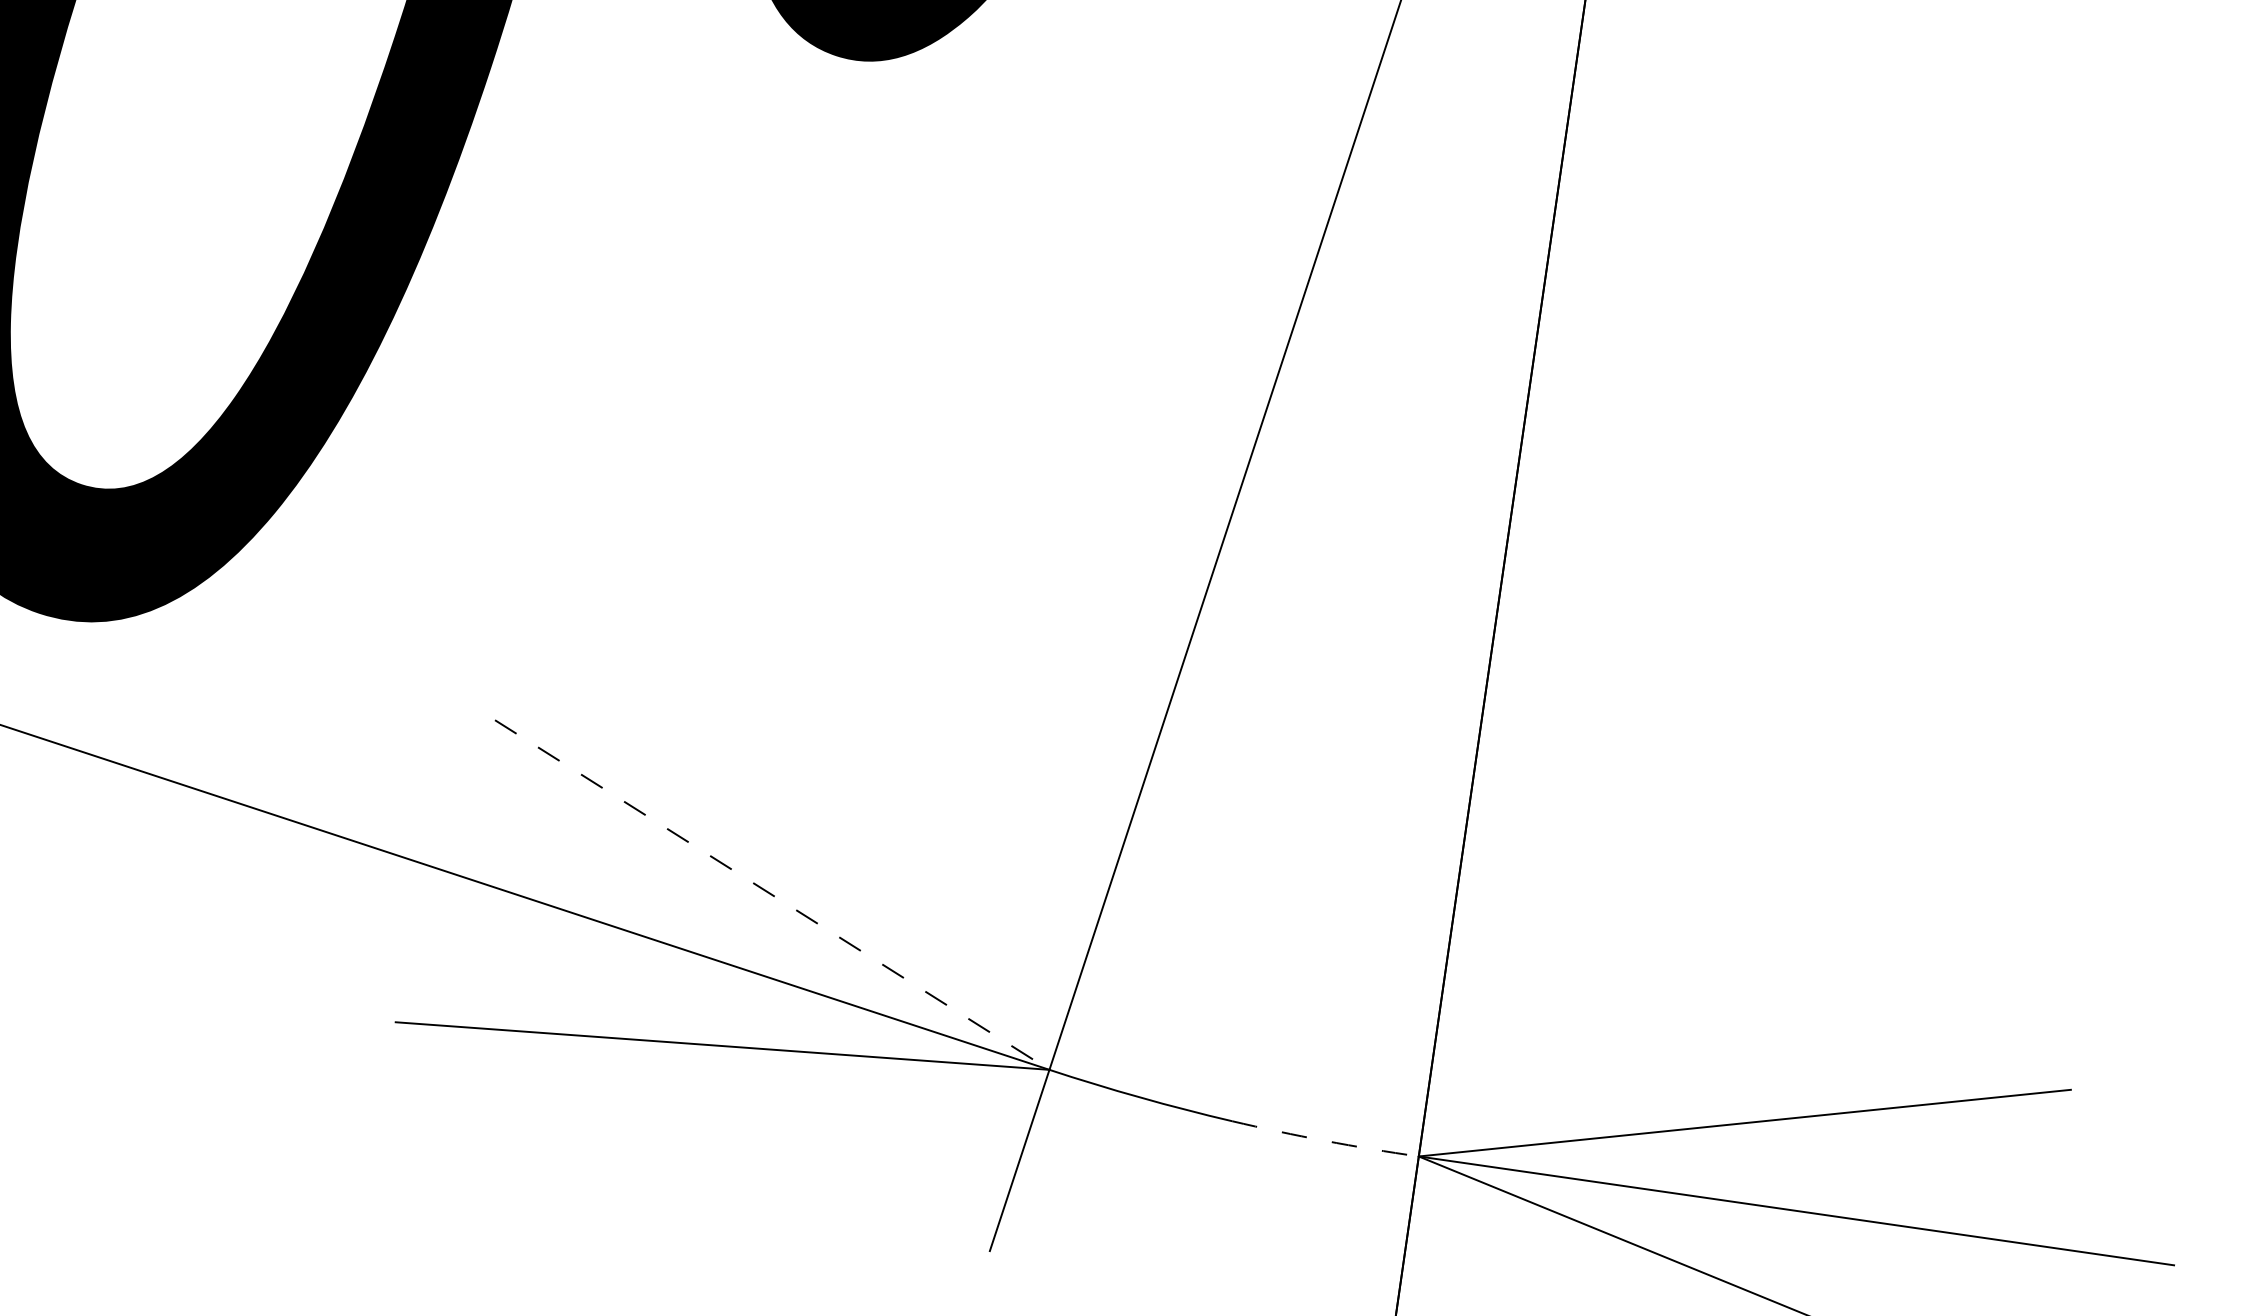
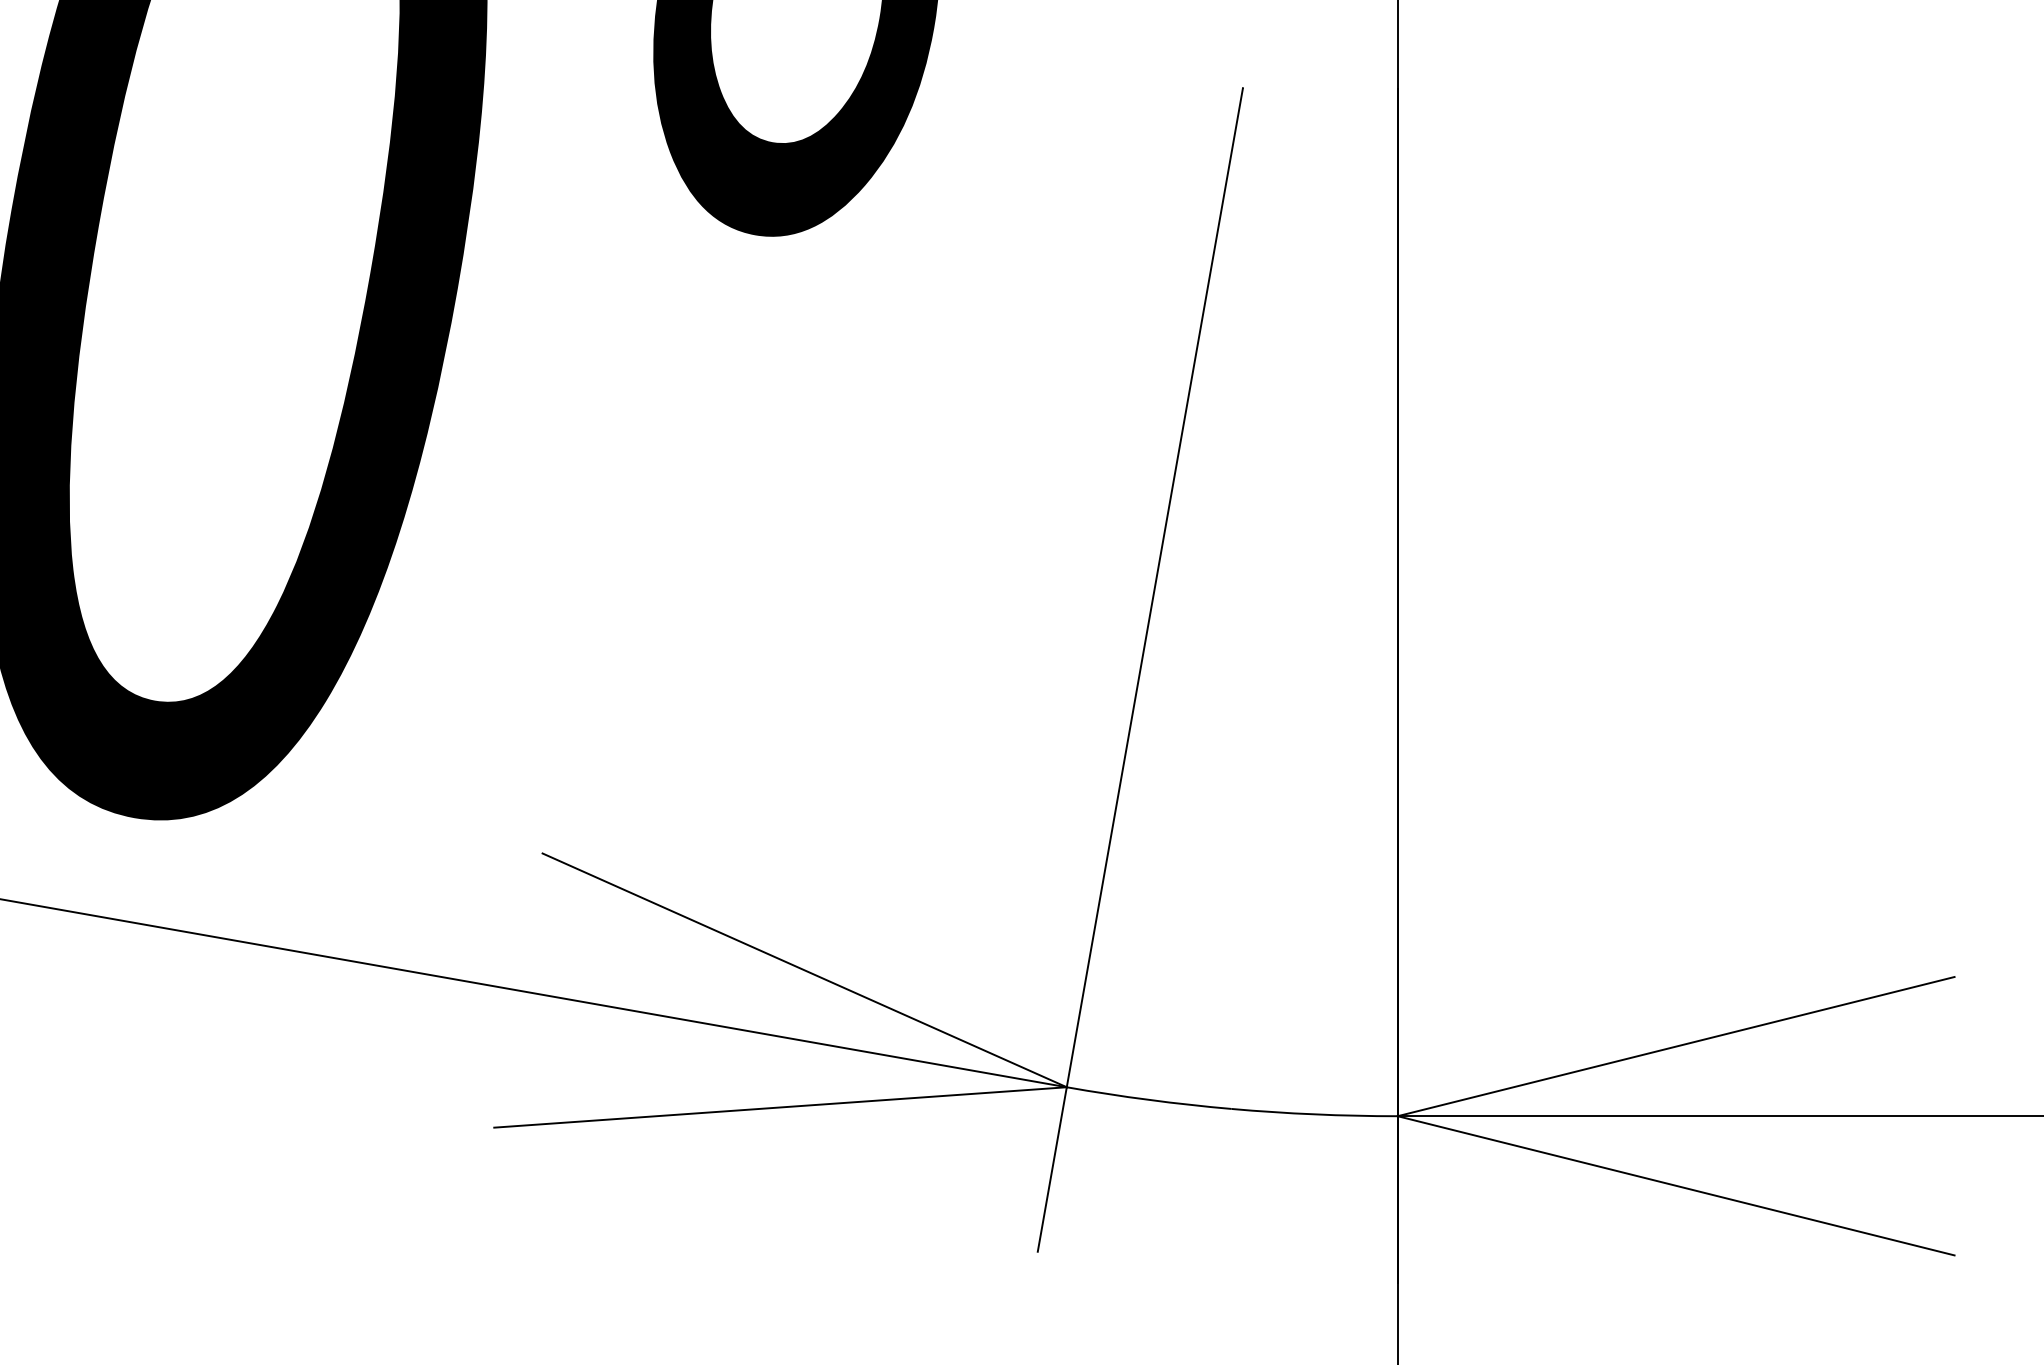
line: (772, 895) -> (804, 970), dashed -> solid
arc: (1325, 1140) -> (1314, 1114), dashed -> solid

